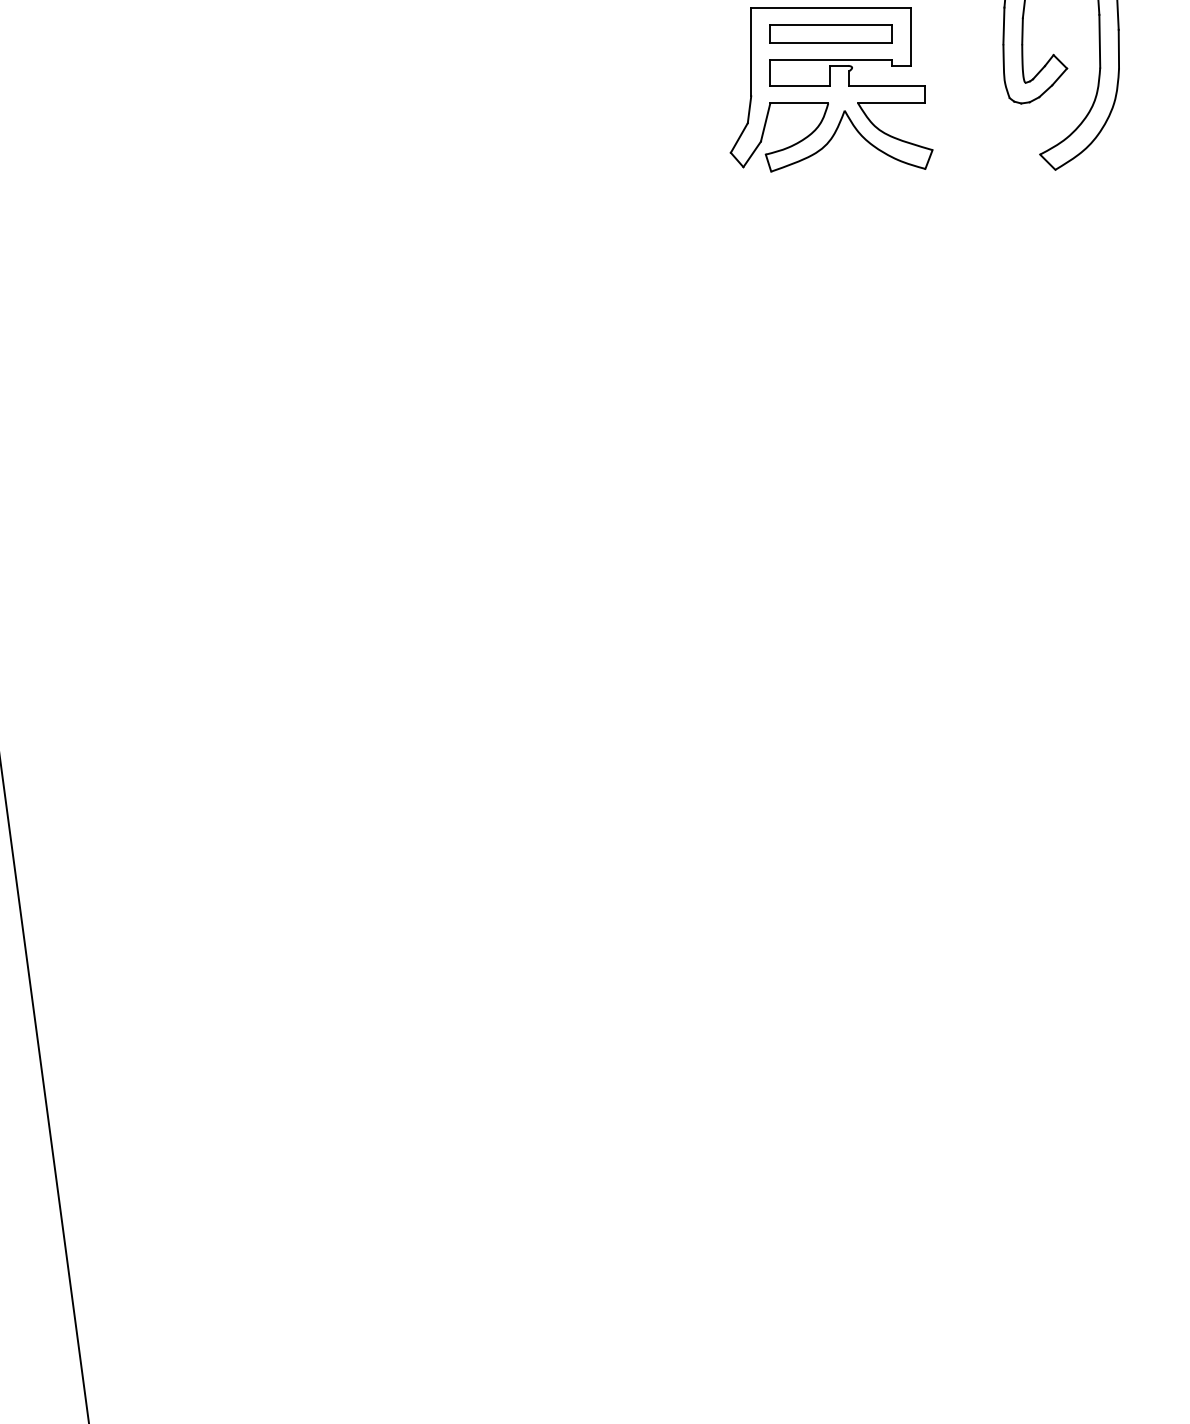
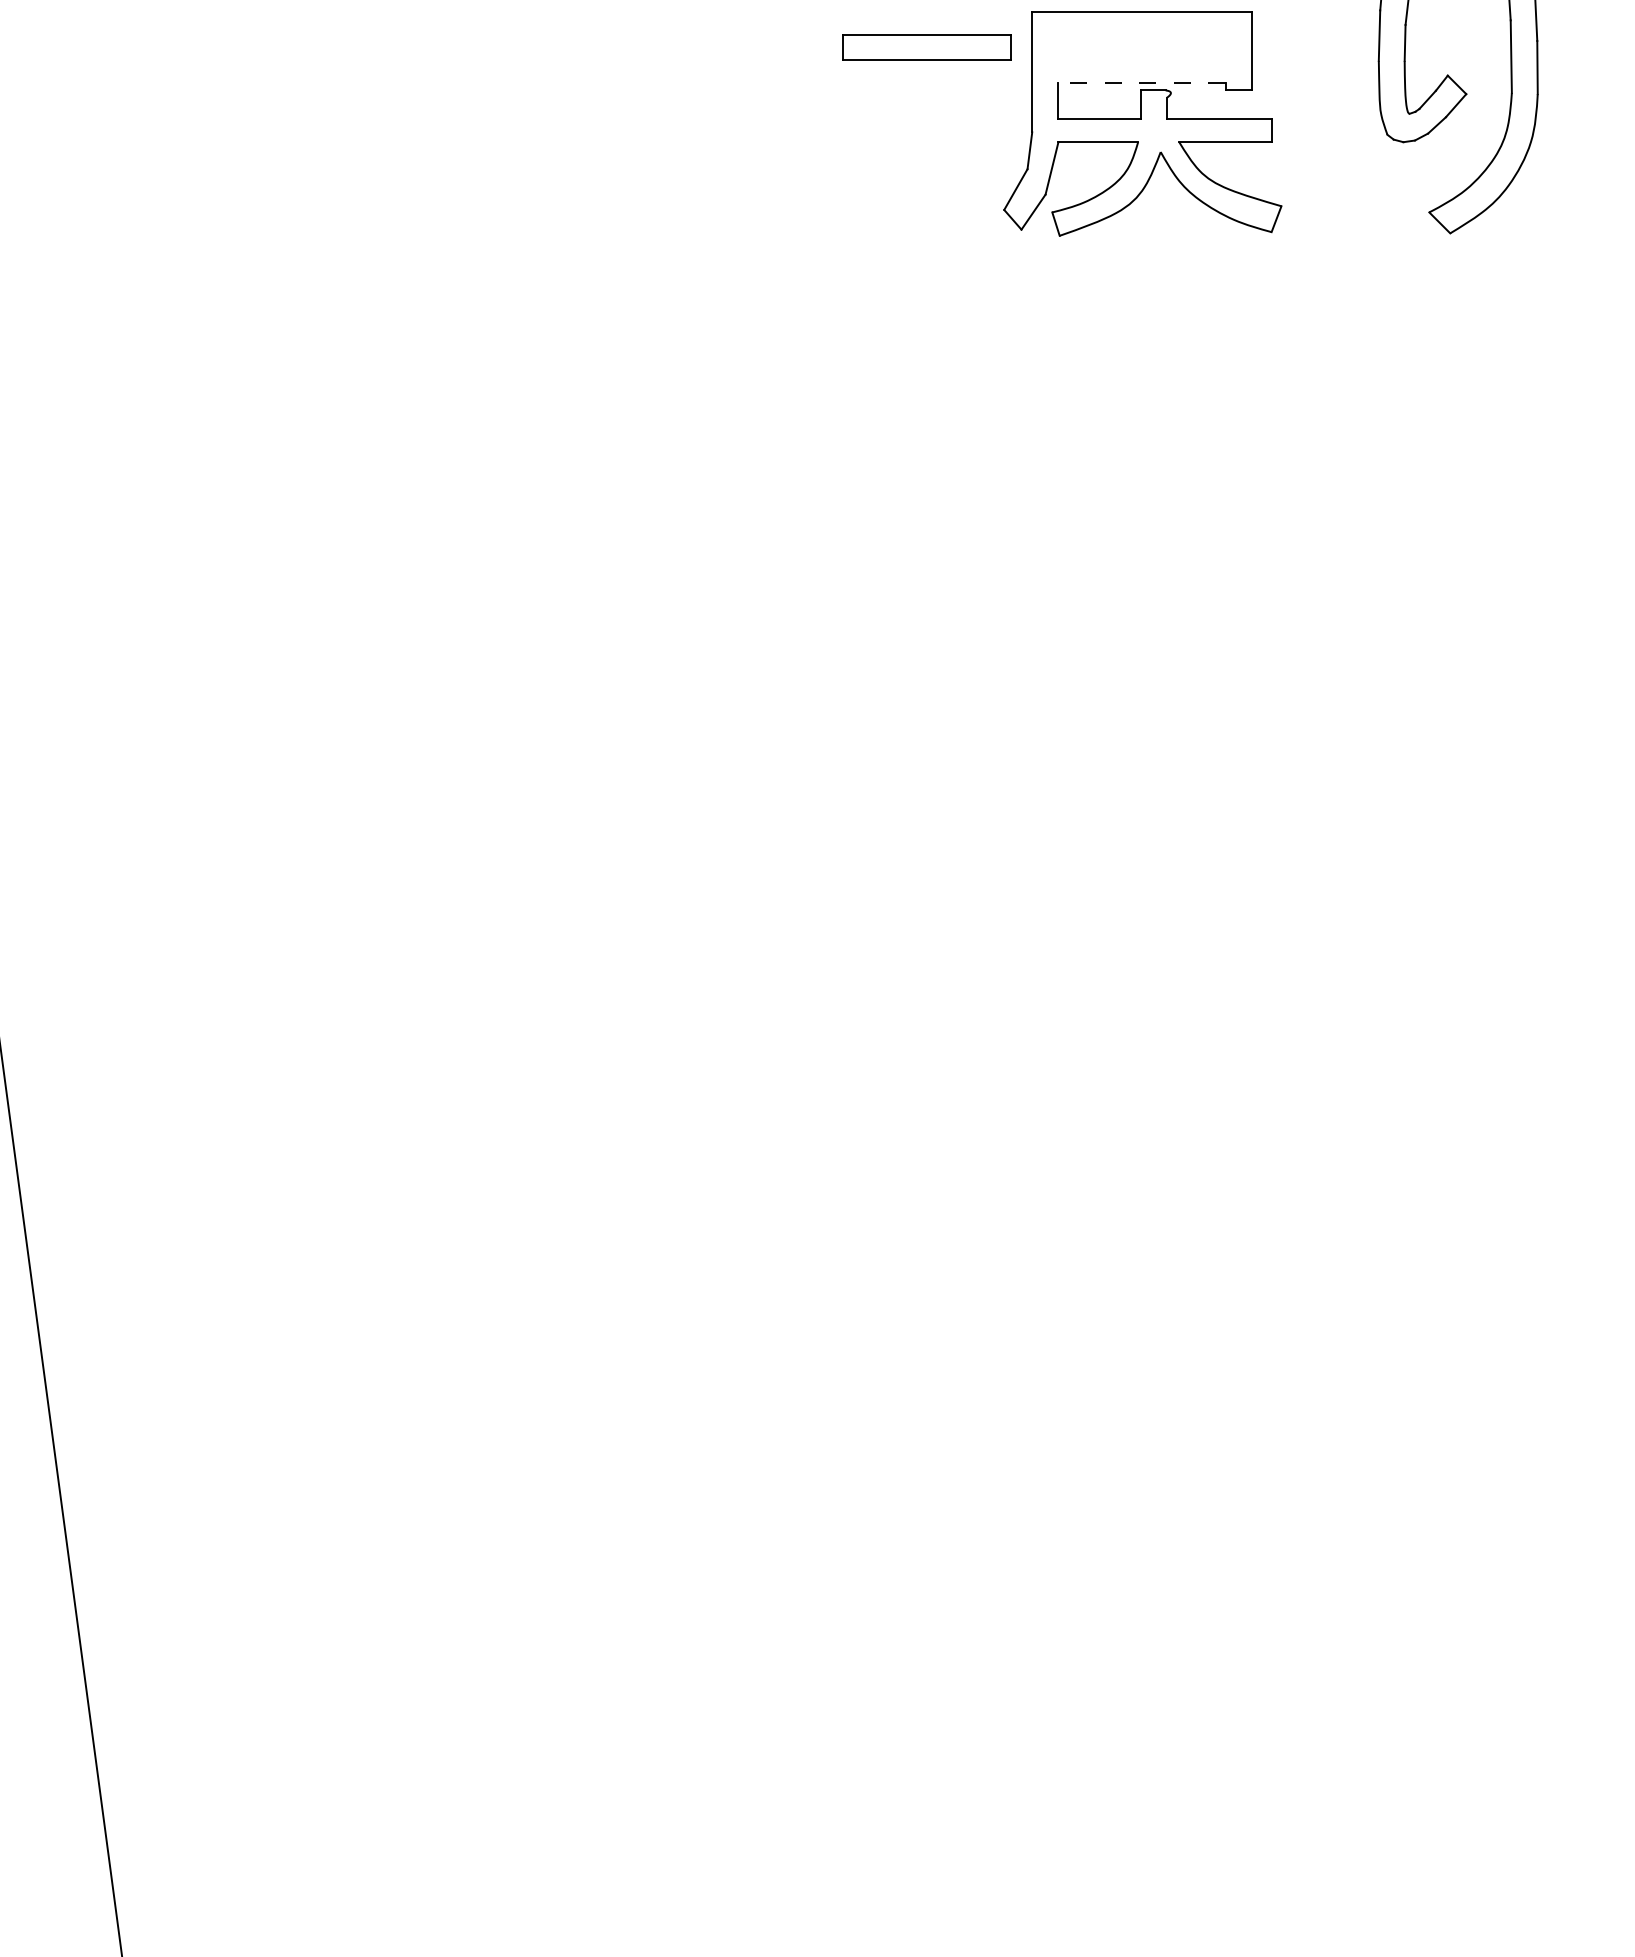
part: (830, 34) -> (926, 47), moved
line: (831, 60) -> (1142, 82), solid -> dashed

